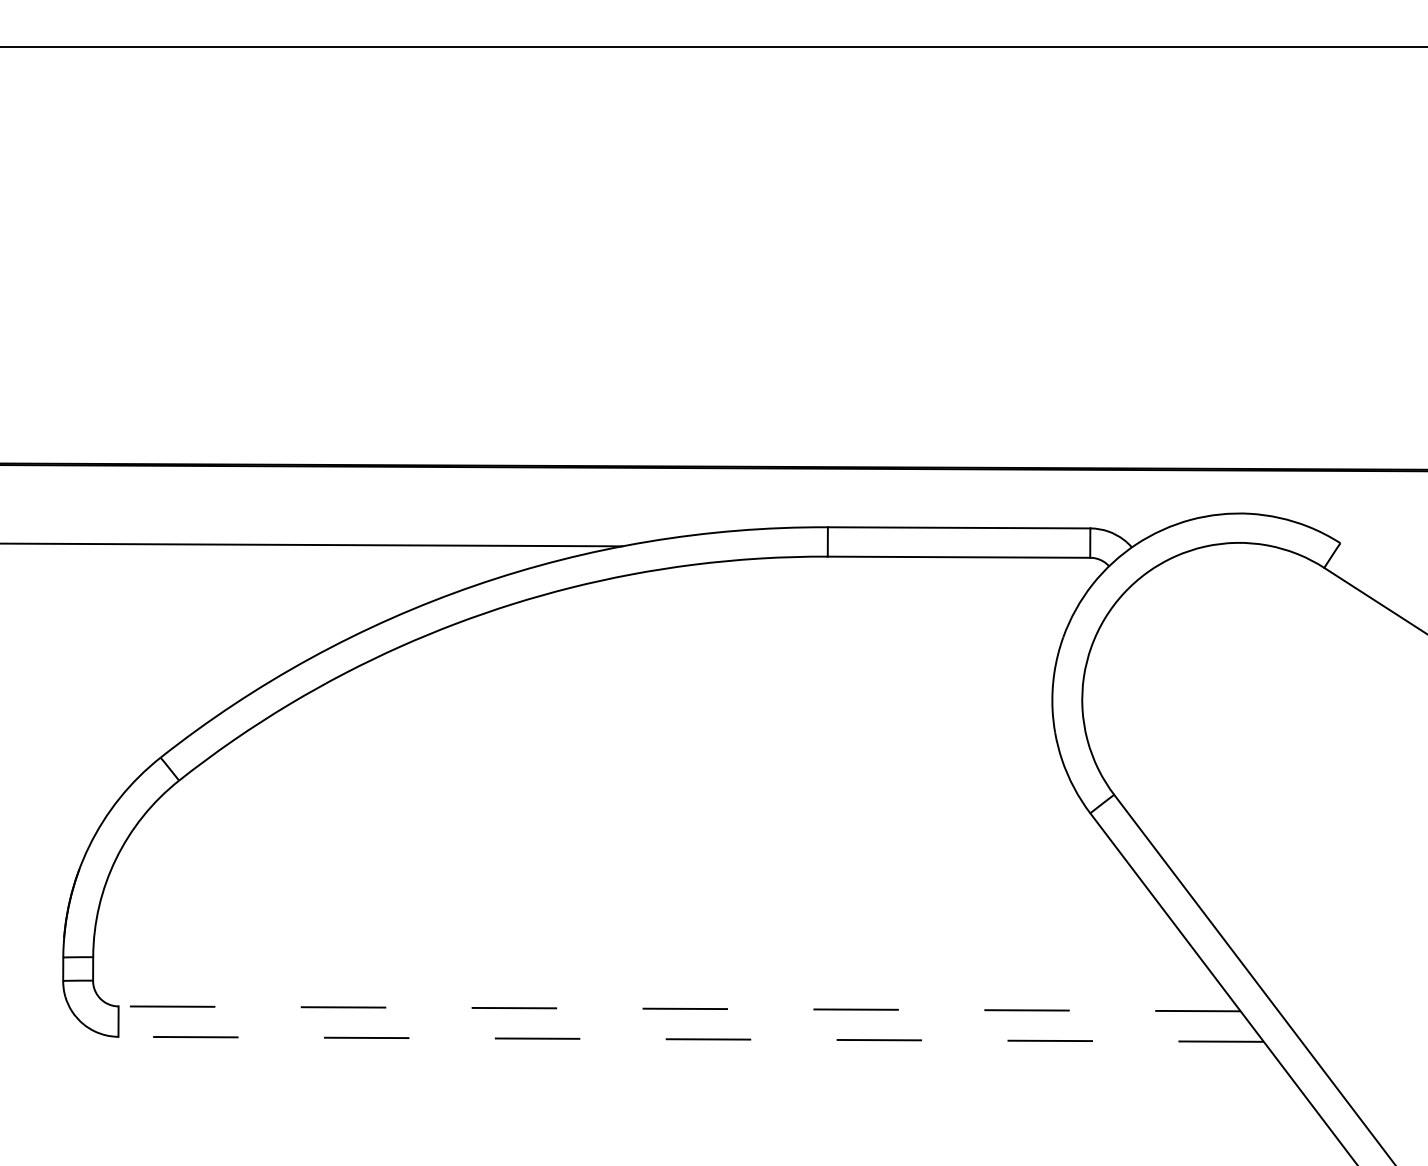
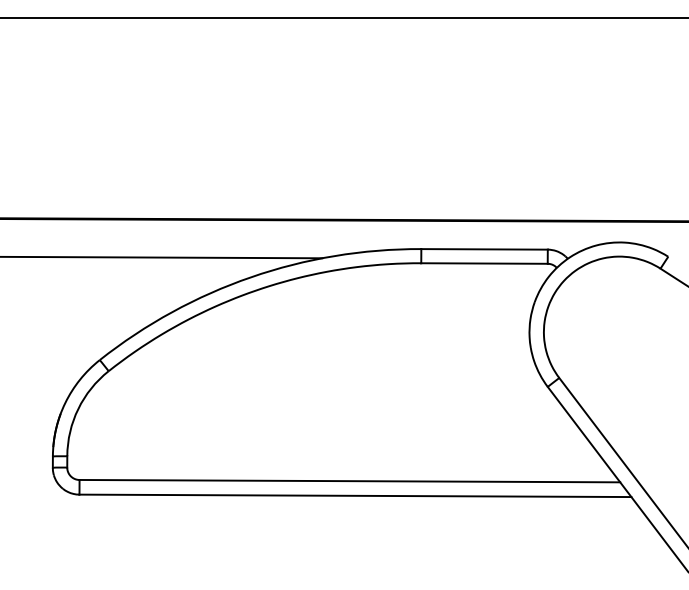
line: (678, 1009) -> (349, 481), dashed -> solid
line: (691, 1038) -> (355, 495), dashed -> solid

